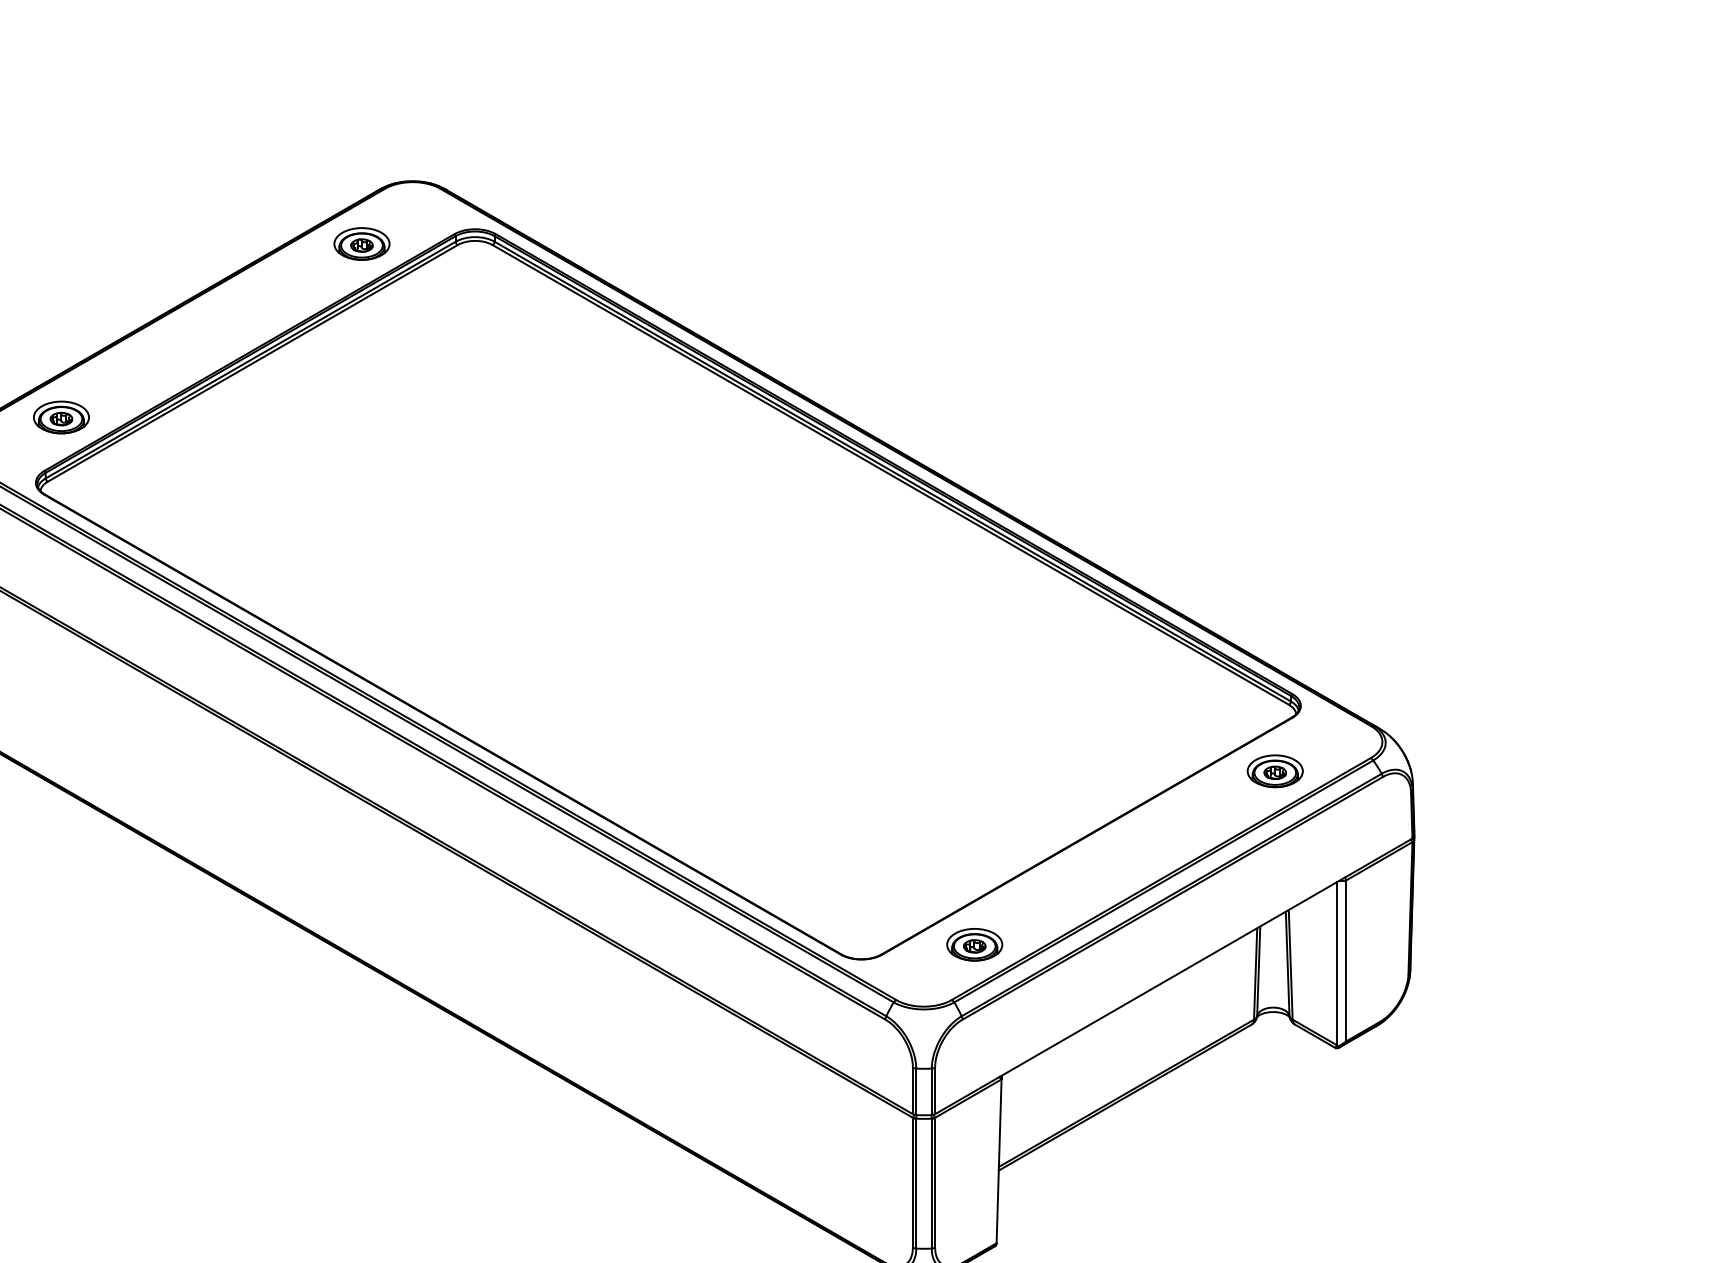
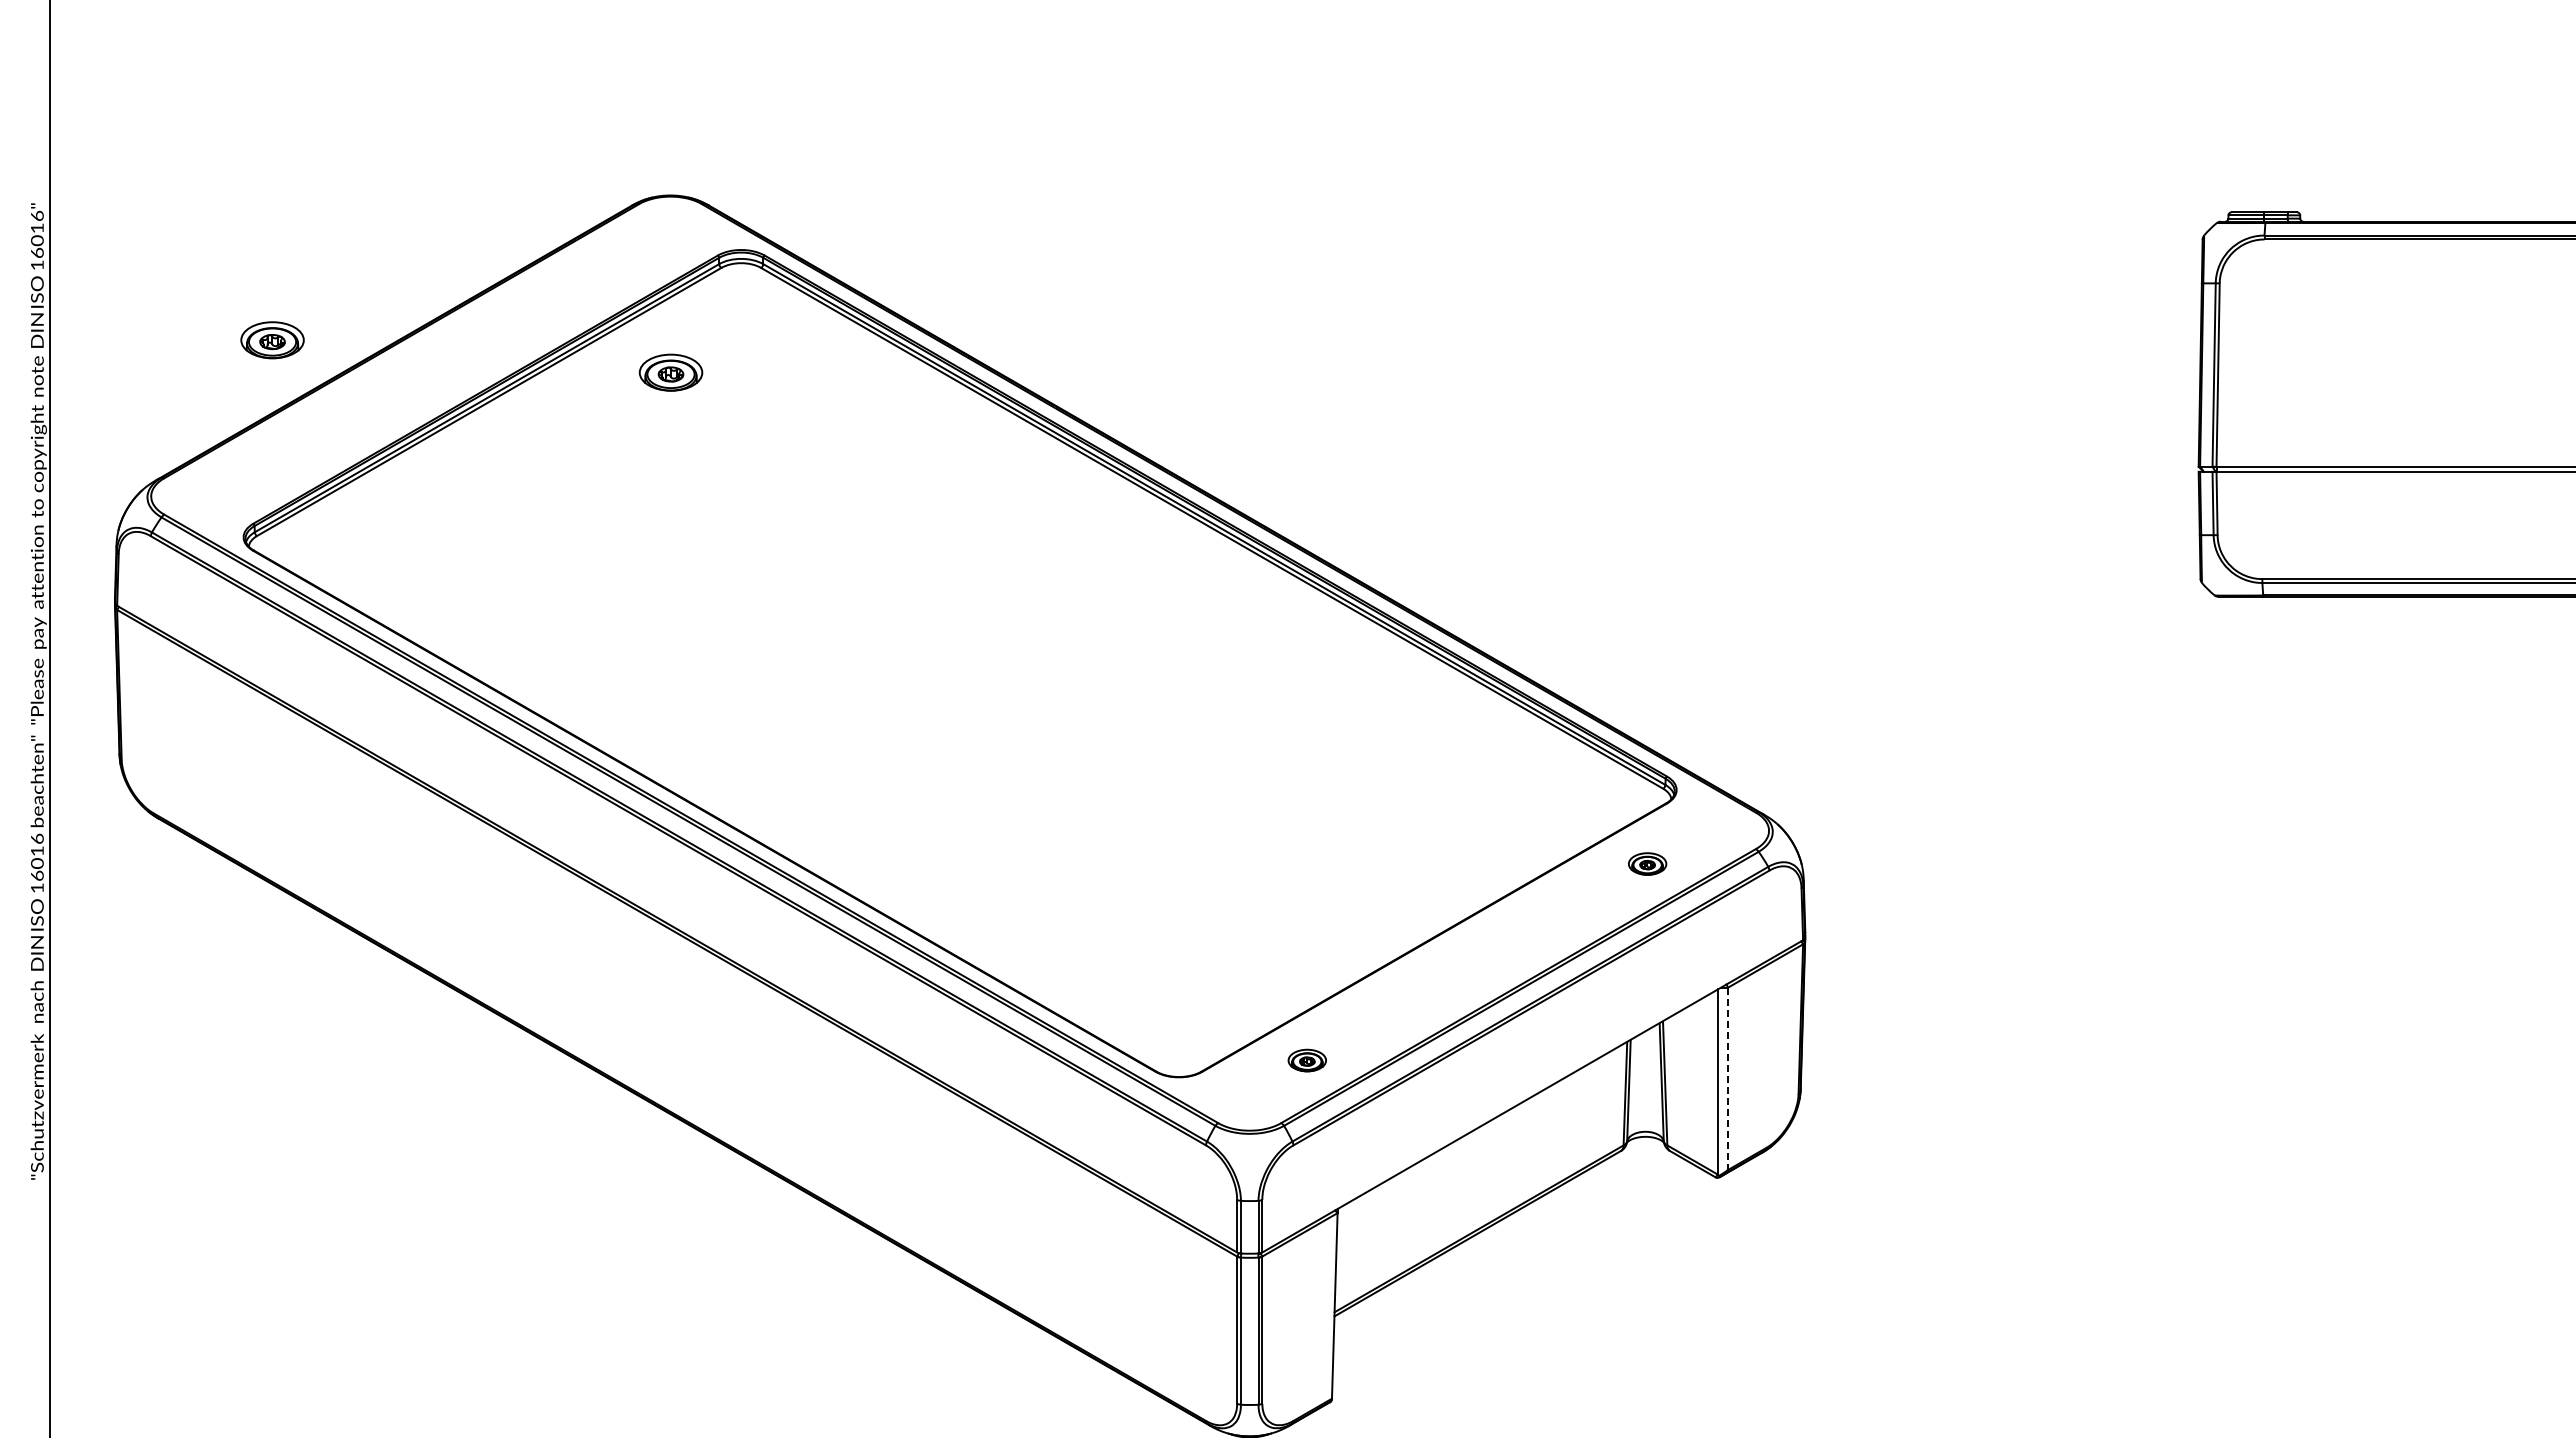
part: (361, 243) -> (670, 372), moved
part: (61, 417) -> (272, 340), moved
part: (1275, 770) -> (1647, 863), size x0.6
part: (974, 944) -> (1307, 1060), size x0.6
line: (1345, 961) -> (1727, 1079), solid -> dashed

